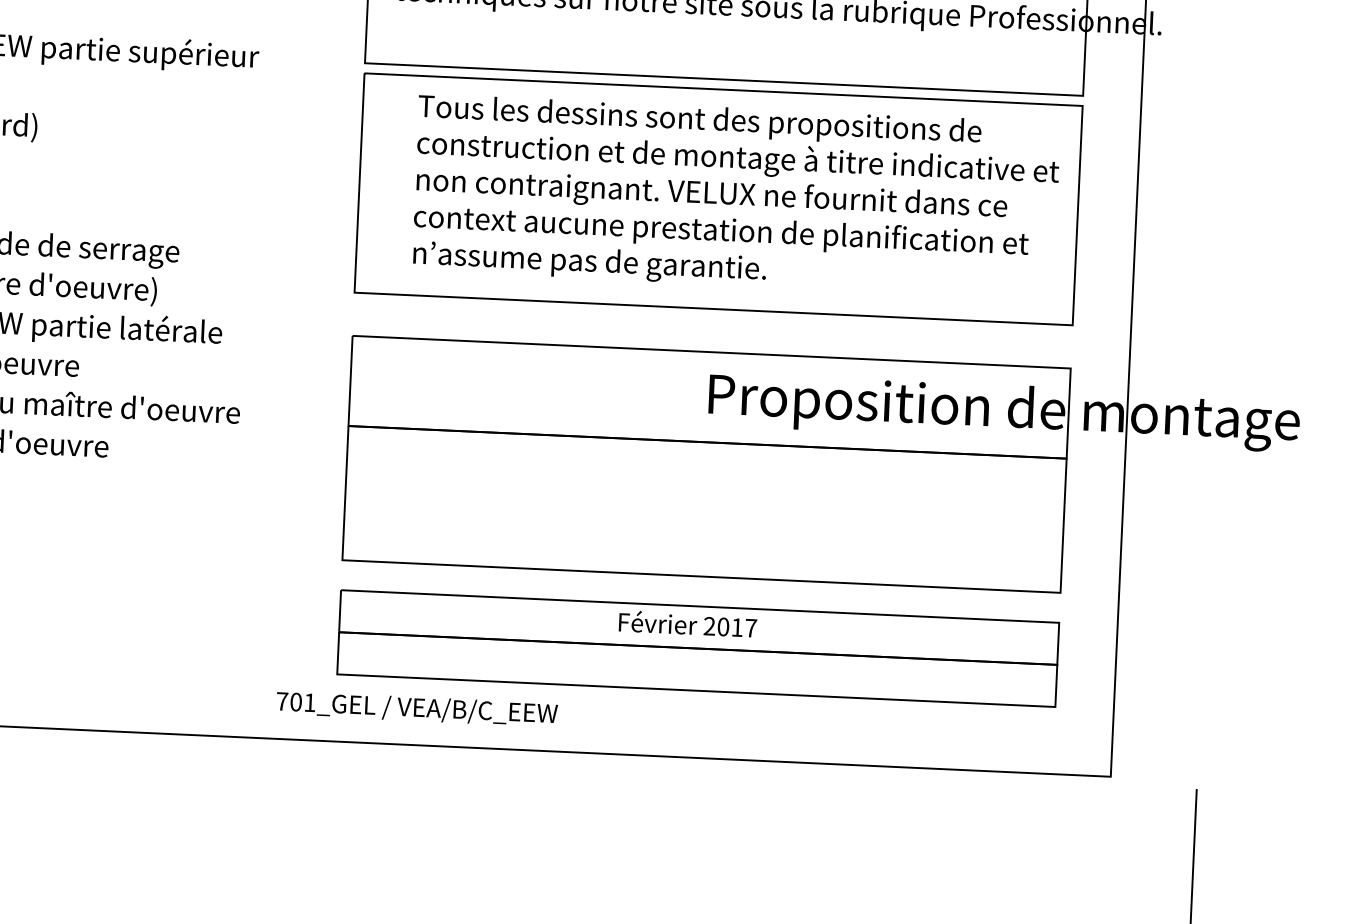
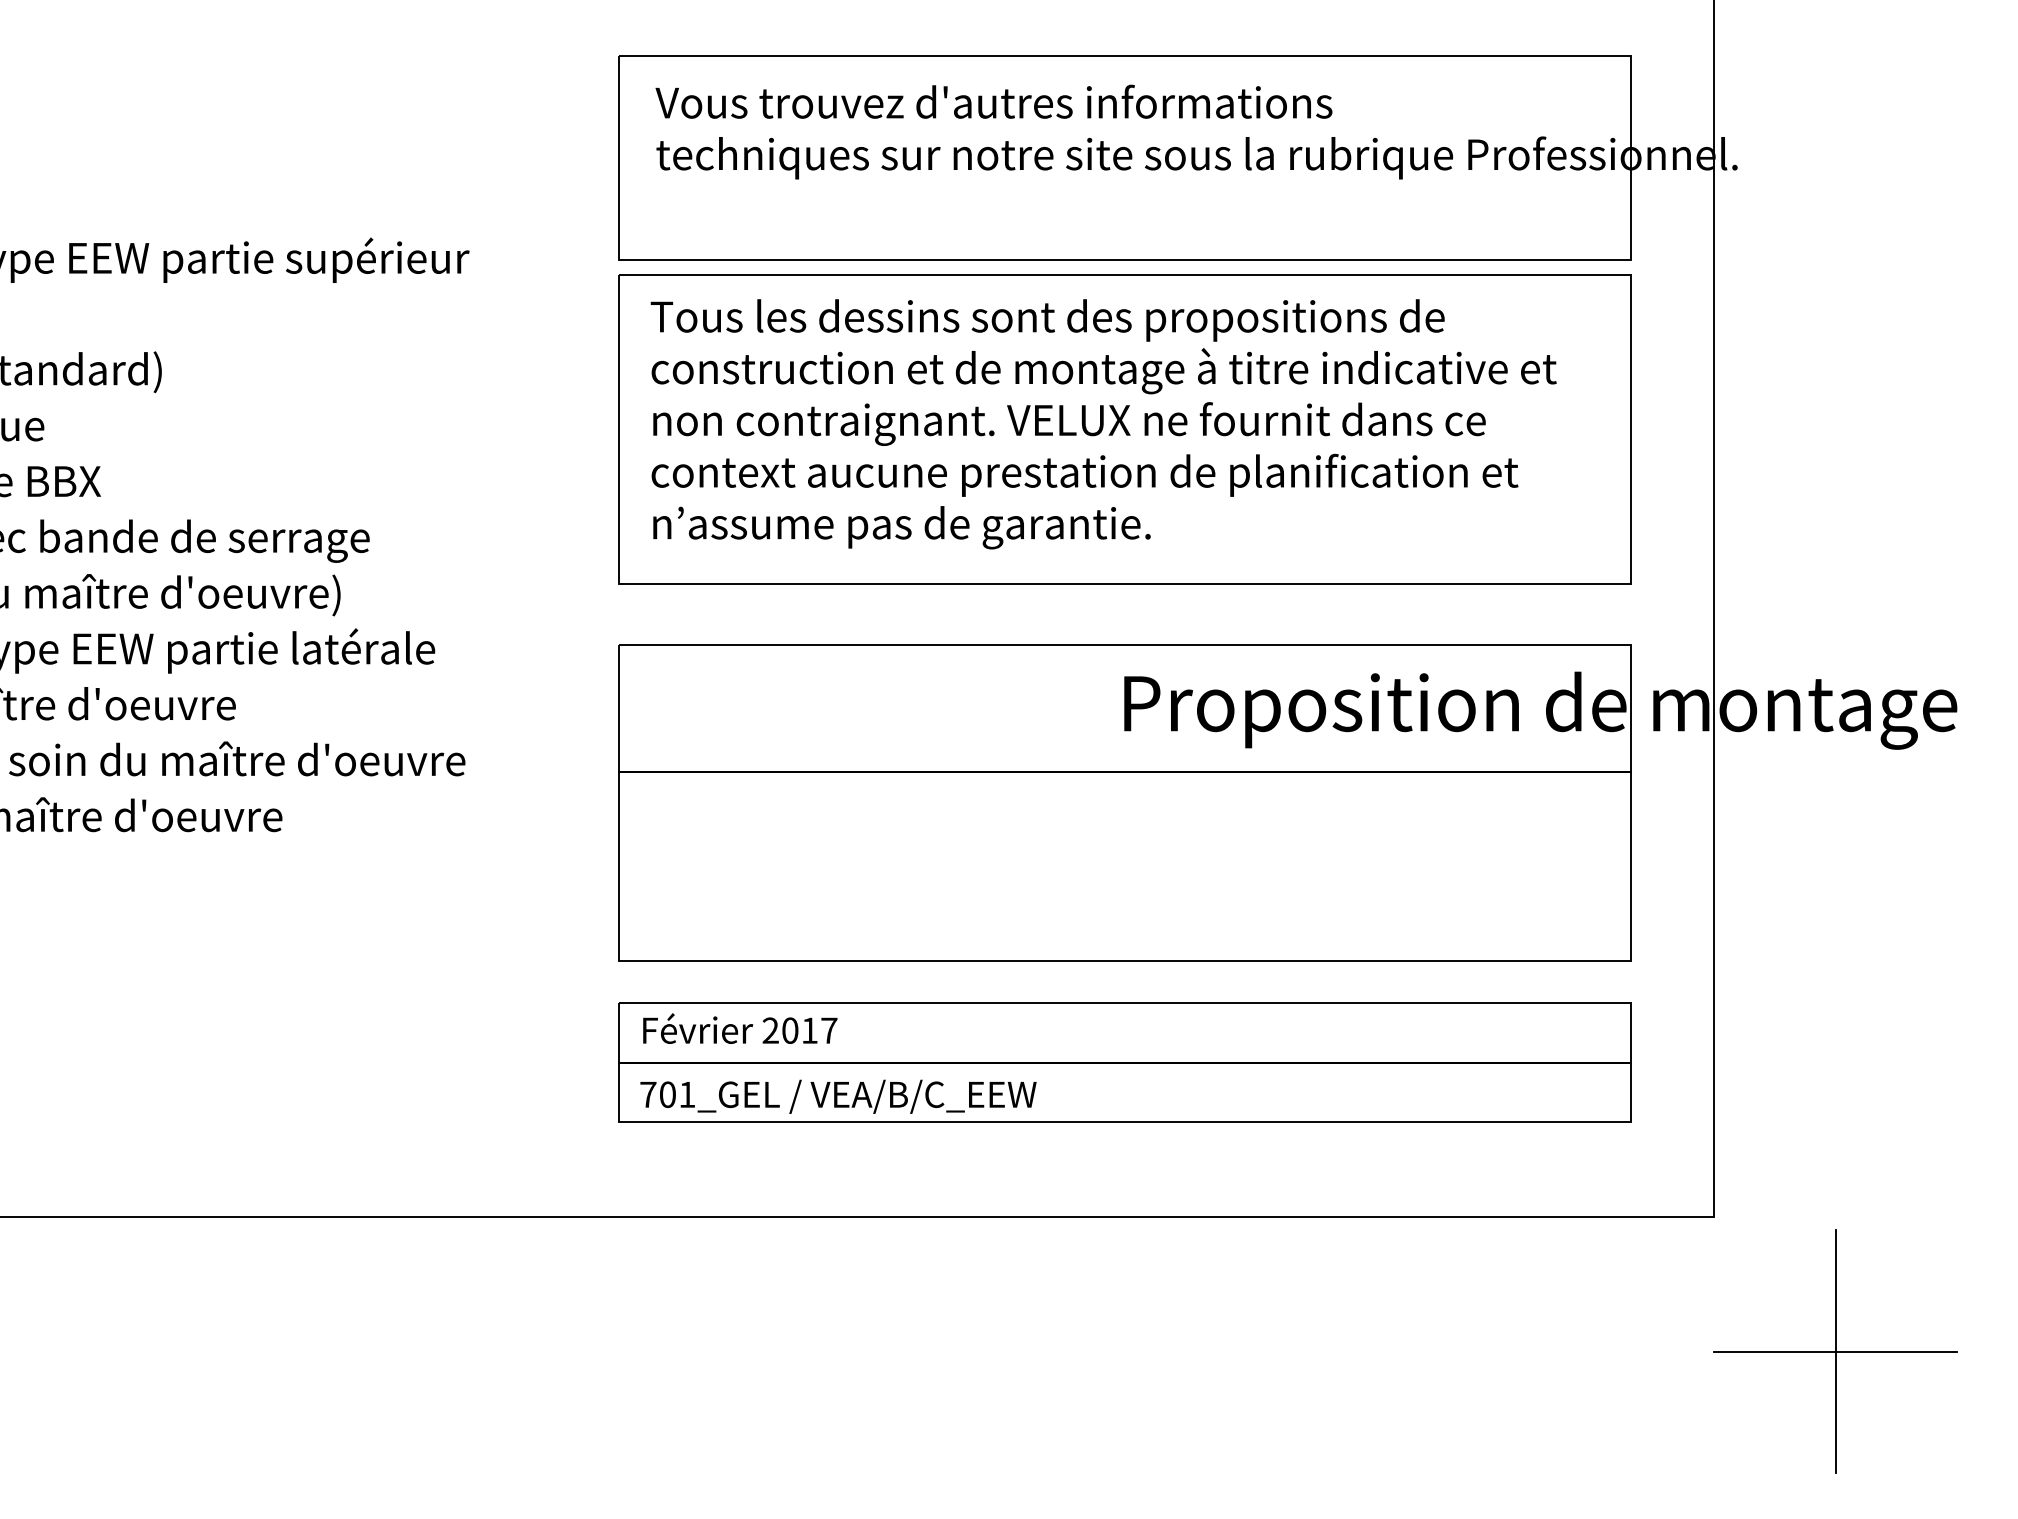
text: (736, 196) -> (1103, 424), moved
text: (688, 623) -> (740, 1028), moved
text: (417, 708) -> (838, 1096), moved
line: (1192, 876) -> (1835, 1351), added

